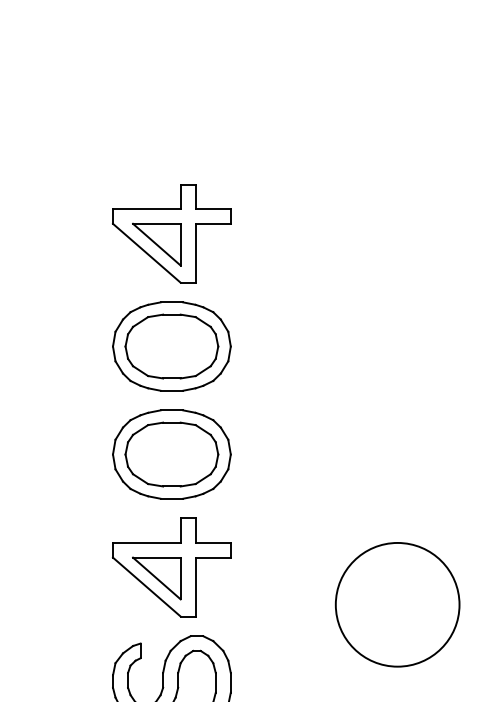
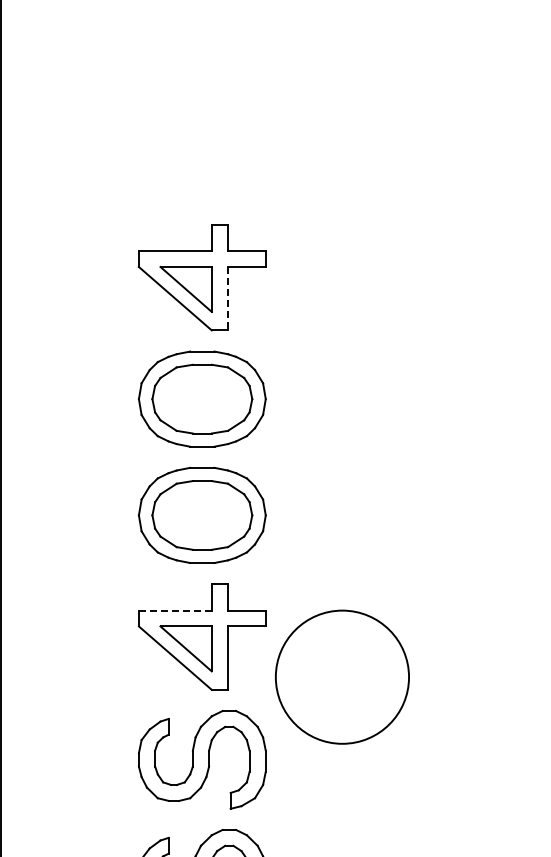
line: (195, 253) -> (227, 298), solid -> dashed
line: (146, 542) -> (175, 610), solid -> dashed
circle: (397, 604) -> (342, 676), moved

